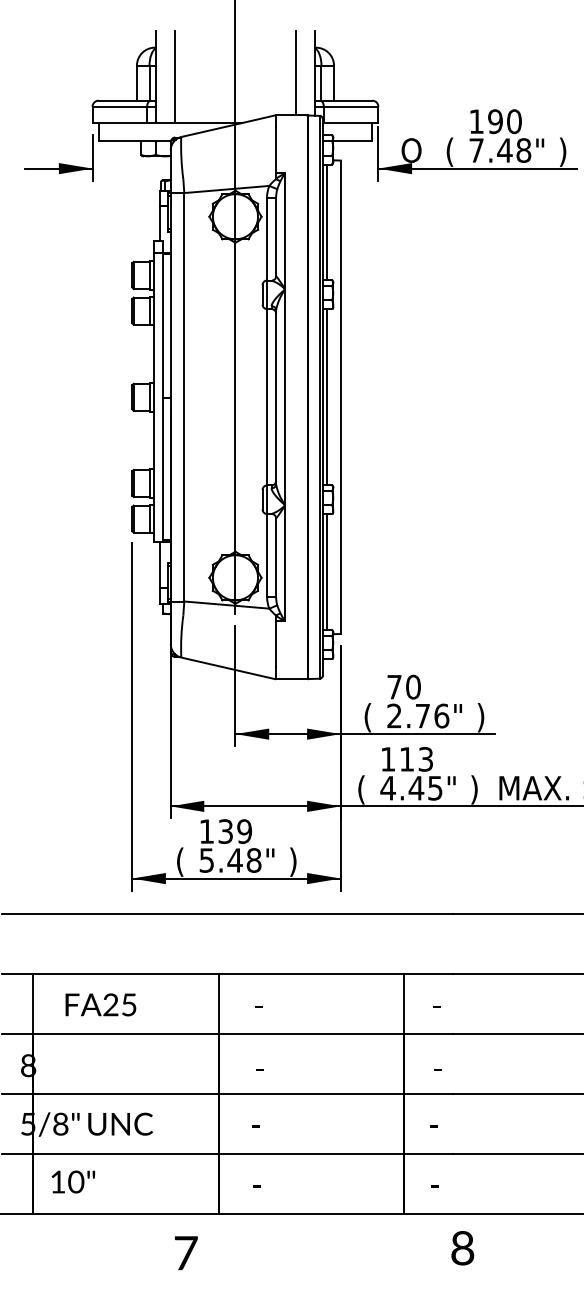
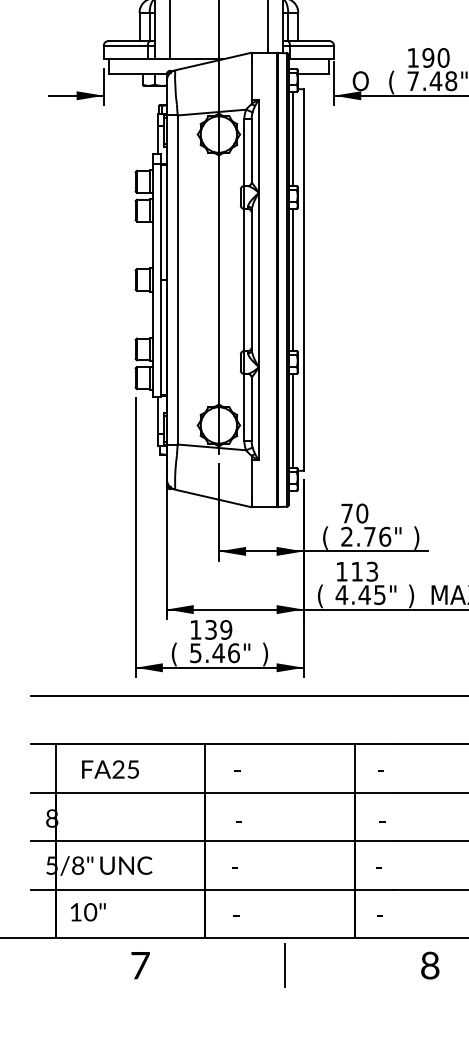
text: (253, 860) -> (233, 653), 5.48" -> 5.46"
line: (317, 1247) -> (285, 965), added
text: (462, 1248) -> (430, 965), moved
text: (186, 1253) -> (140, 965), moved

